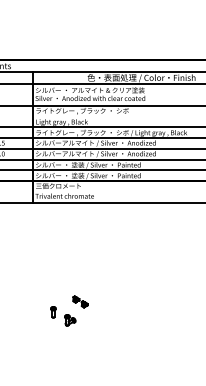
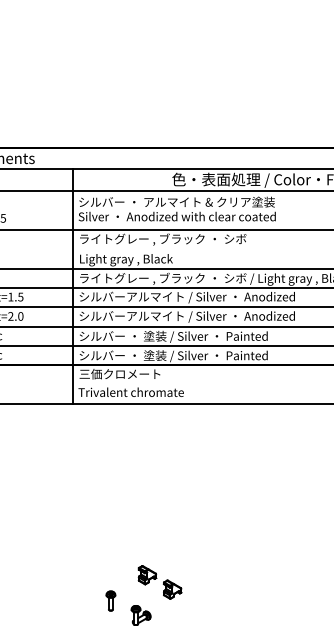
part: (80, 301) -> (159, 581), size x1.67

